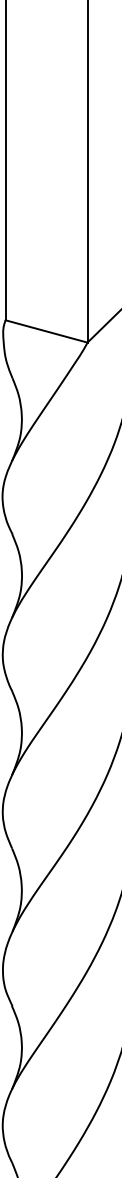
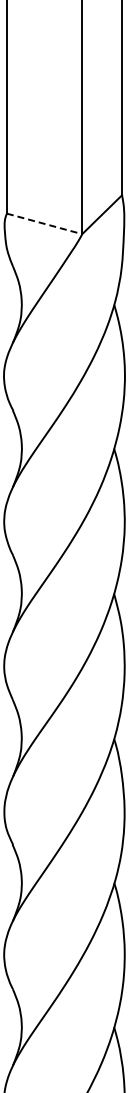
line: (47, 332) -> (45, 224), solid -> dashed

